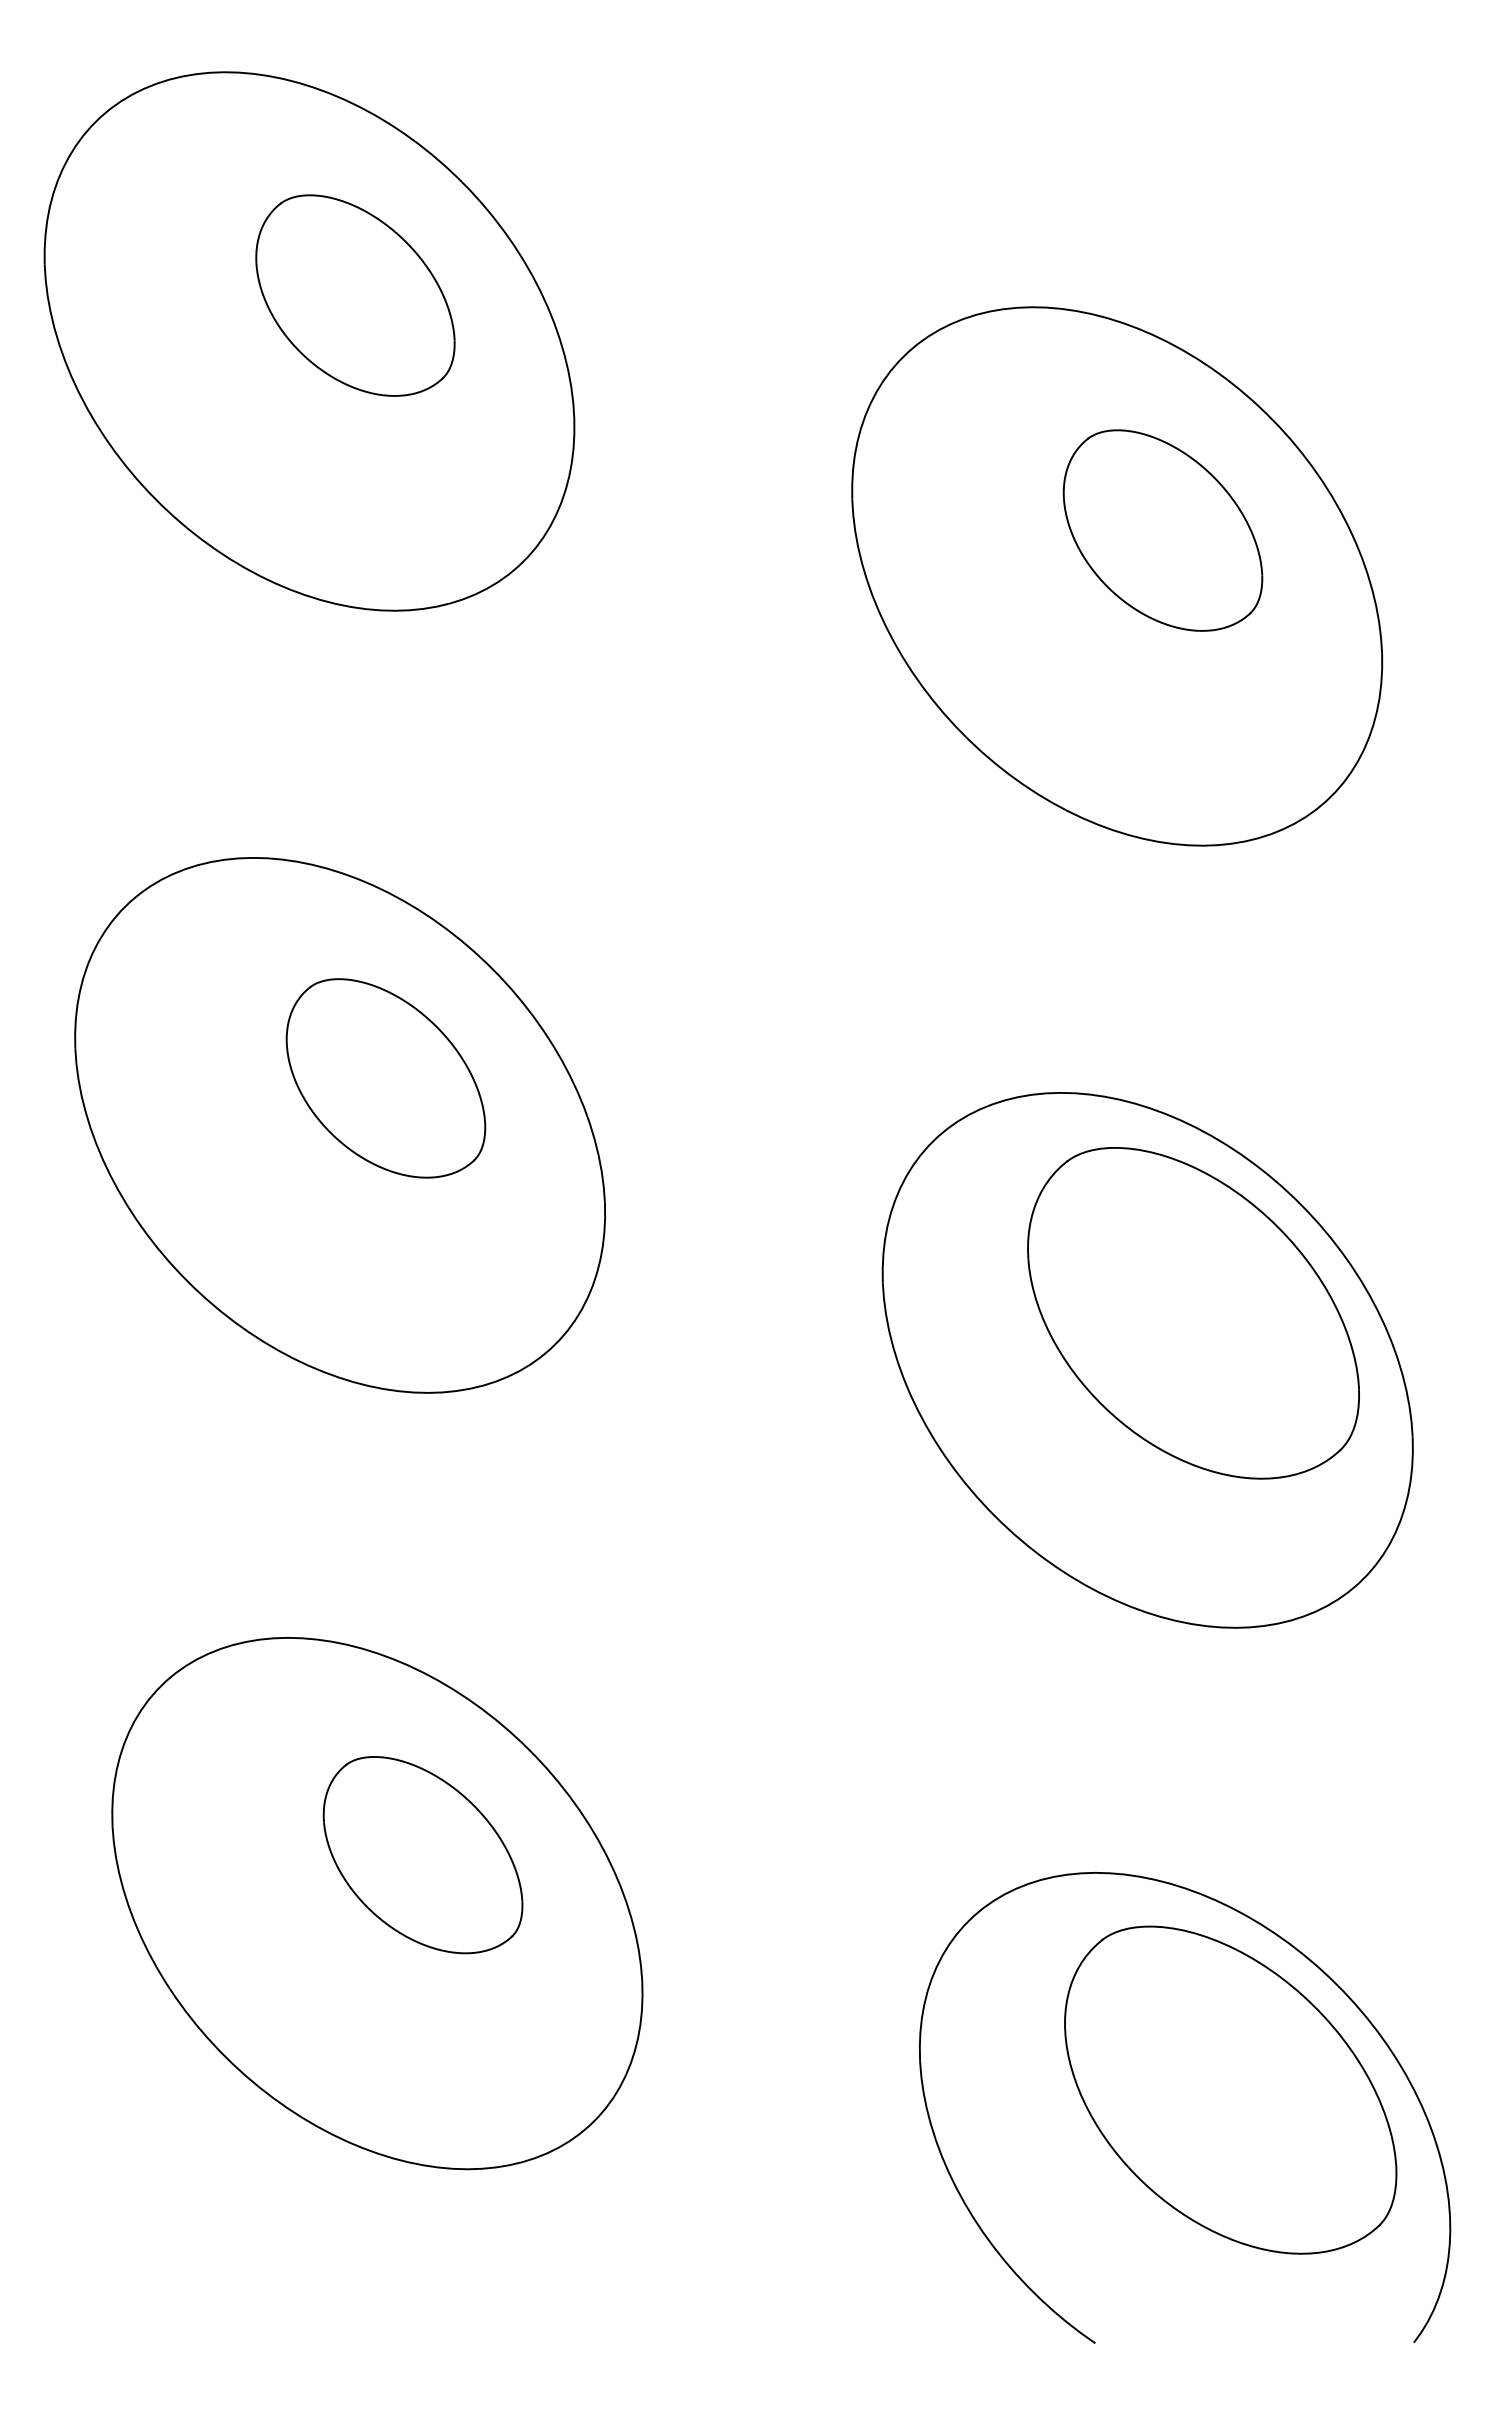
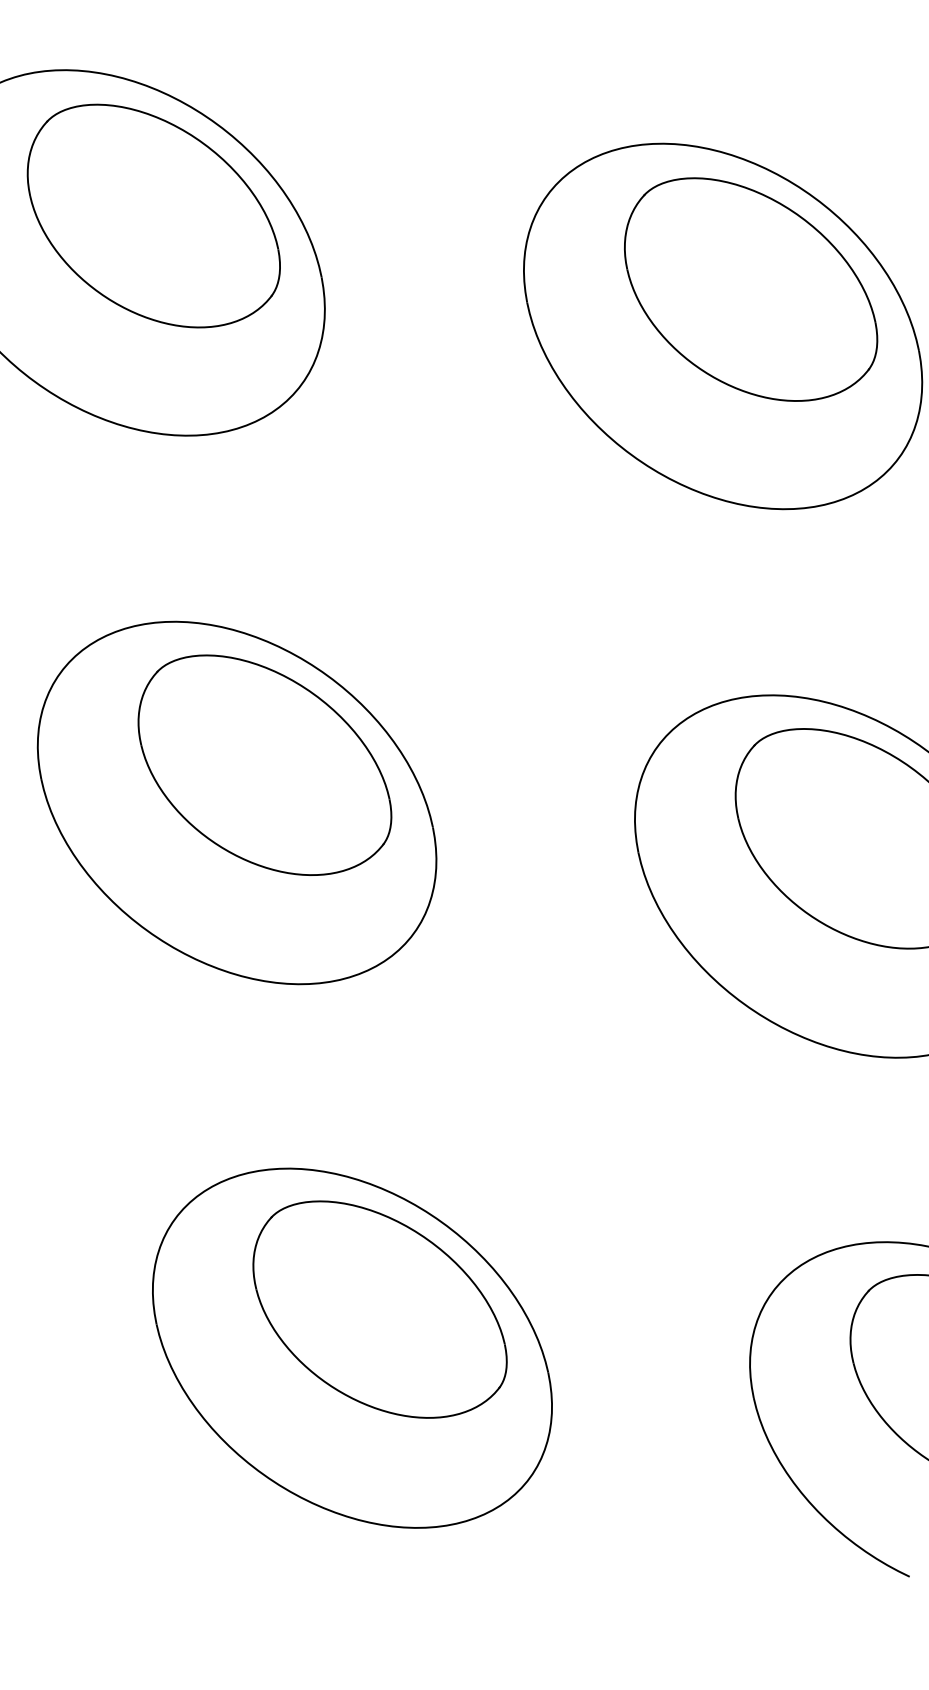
part: (355, 295) -> (153, 215), size x1.67
part: (1162, 530) -> (749, 288), size x1.67
part: (385, 1078) -> (263, 764), size x1.67
part: (422, 1854) -> (378, 1308), size x1.67

